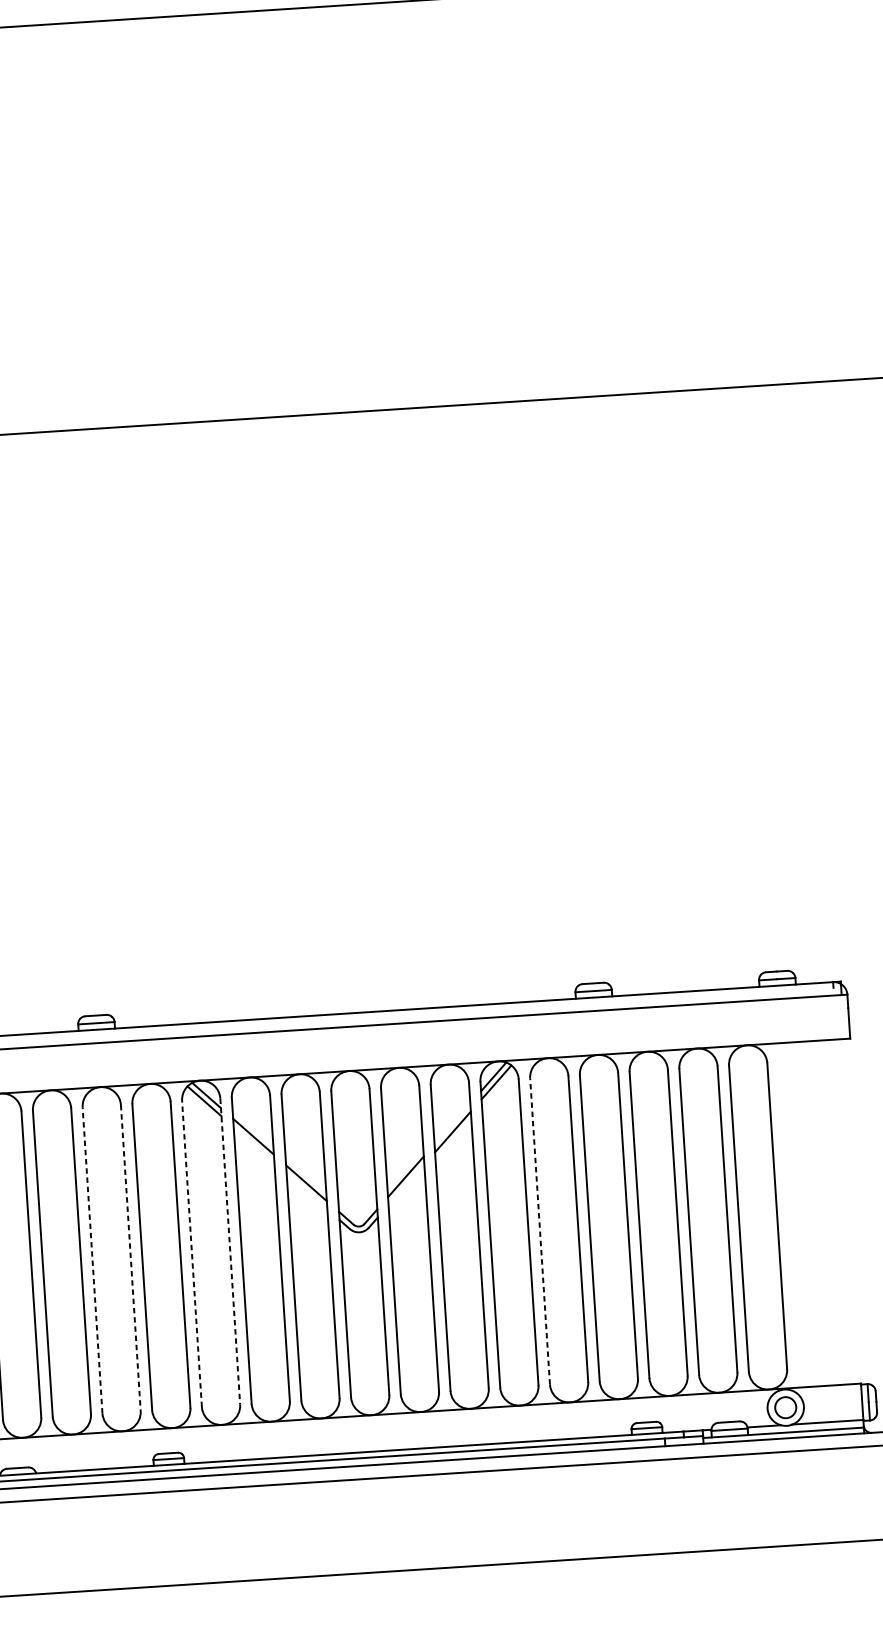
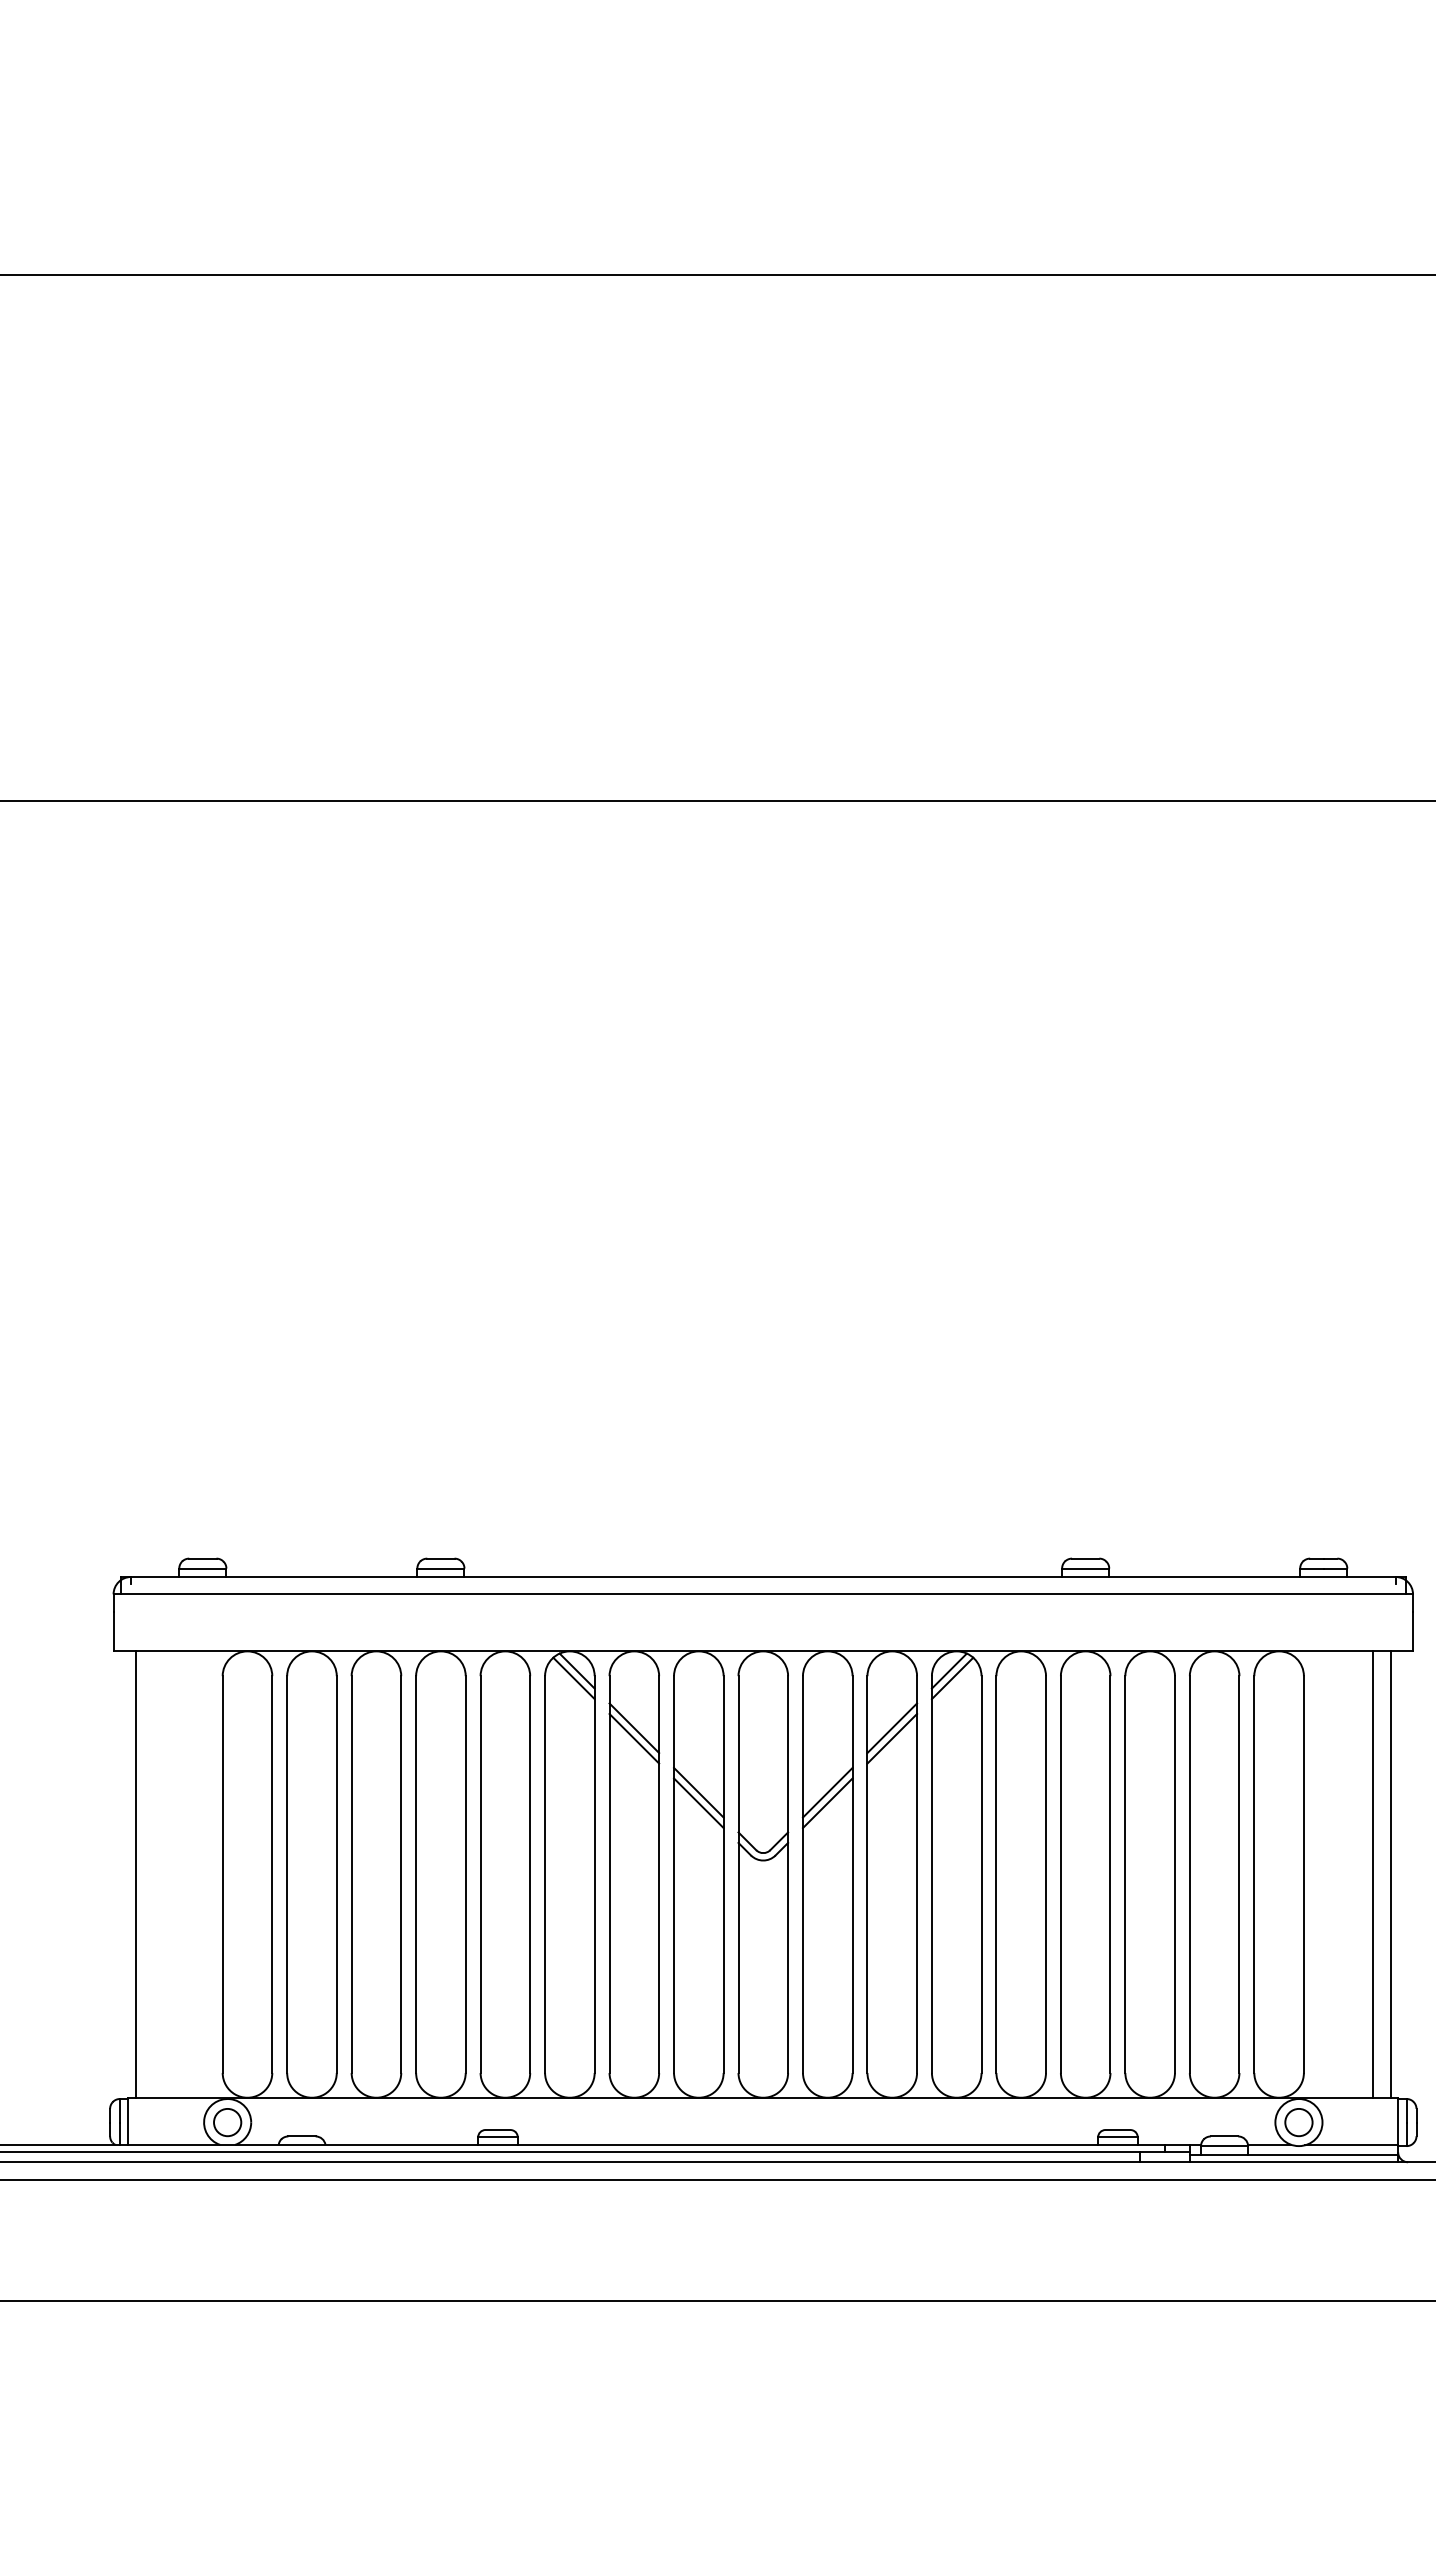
line: (452, 1124) -> (892, 1728), added
line: (254, 1144) -> (634, 1738), added
line: (406, 1185) -> (827, 1803), added
line: (306, 1191) -> (698, 1803), added
line: (843, 1211) -> (1390, 1874), added
line: (830, 1212) -> (1373, 1874), added
line: (540, 1231) -> (996, 1874), dashed -> solid
line: (230, 1252) -> (594, 1875), dashed -> solid
line: (192, 1253) -> (545, 1874), dashed -> solid
line: (130, 1258) -> (465, 1875), dashed -> solid
line: (92, 1260) -> (416, 1874), dashed -> solid

